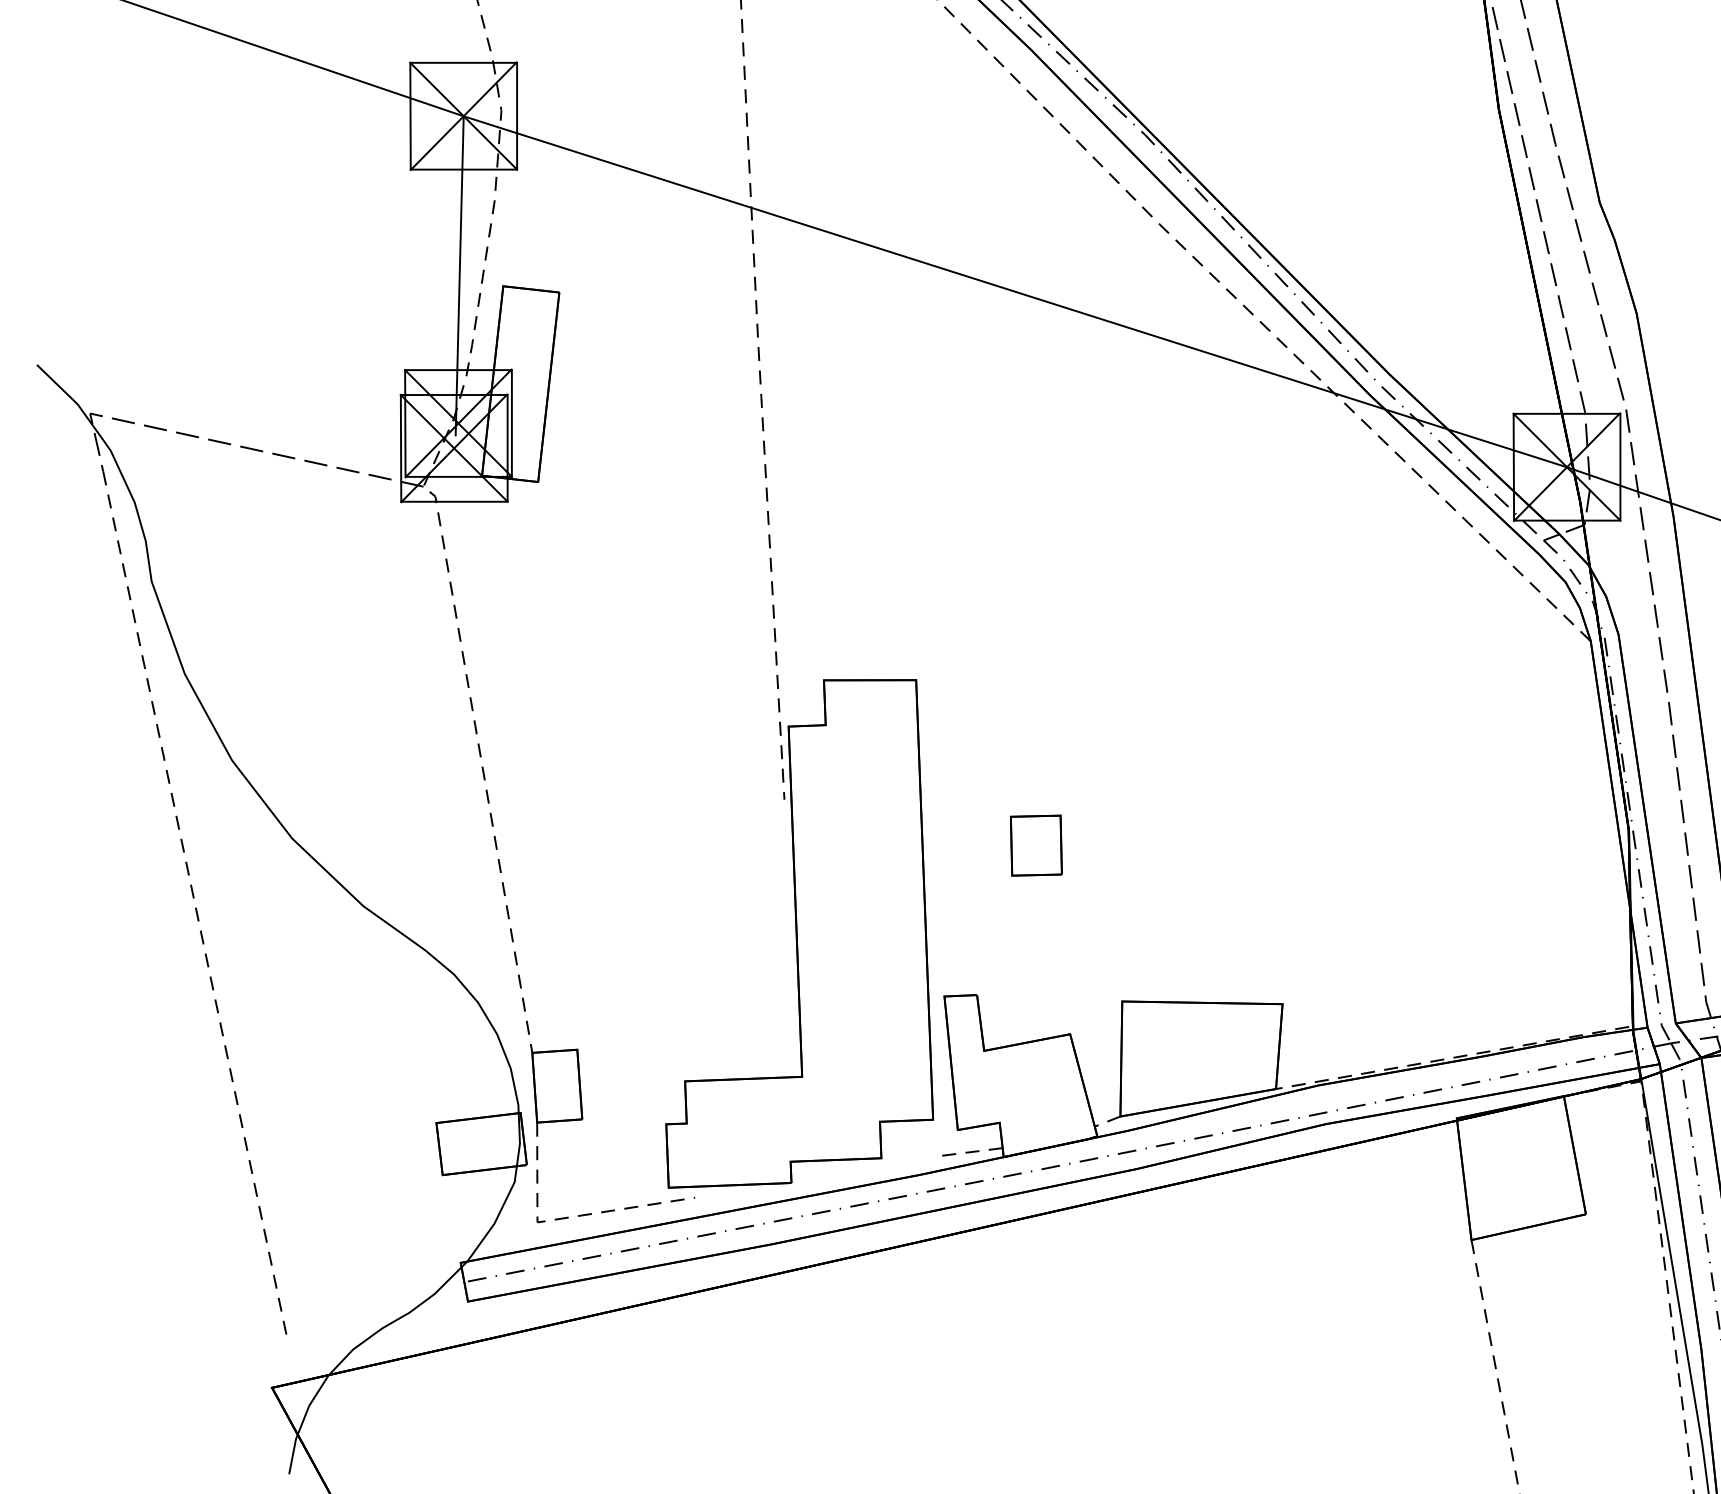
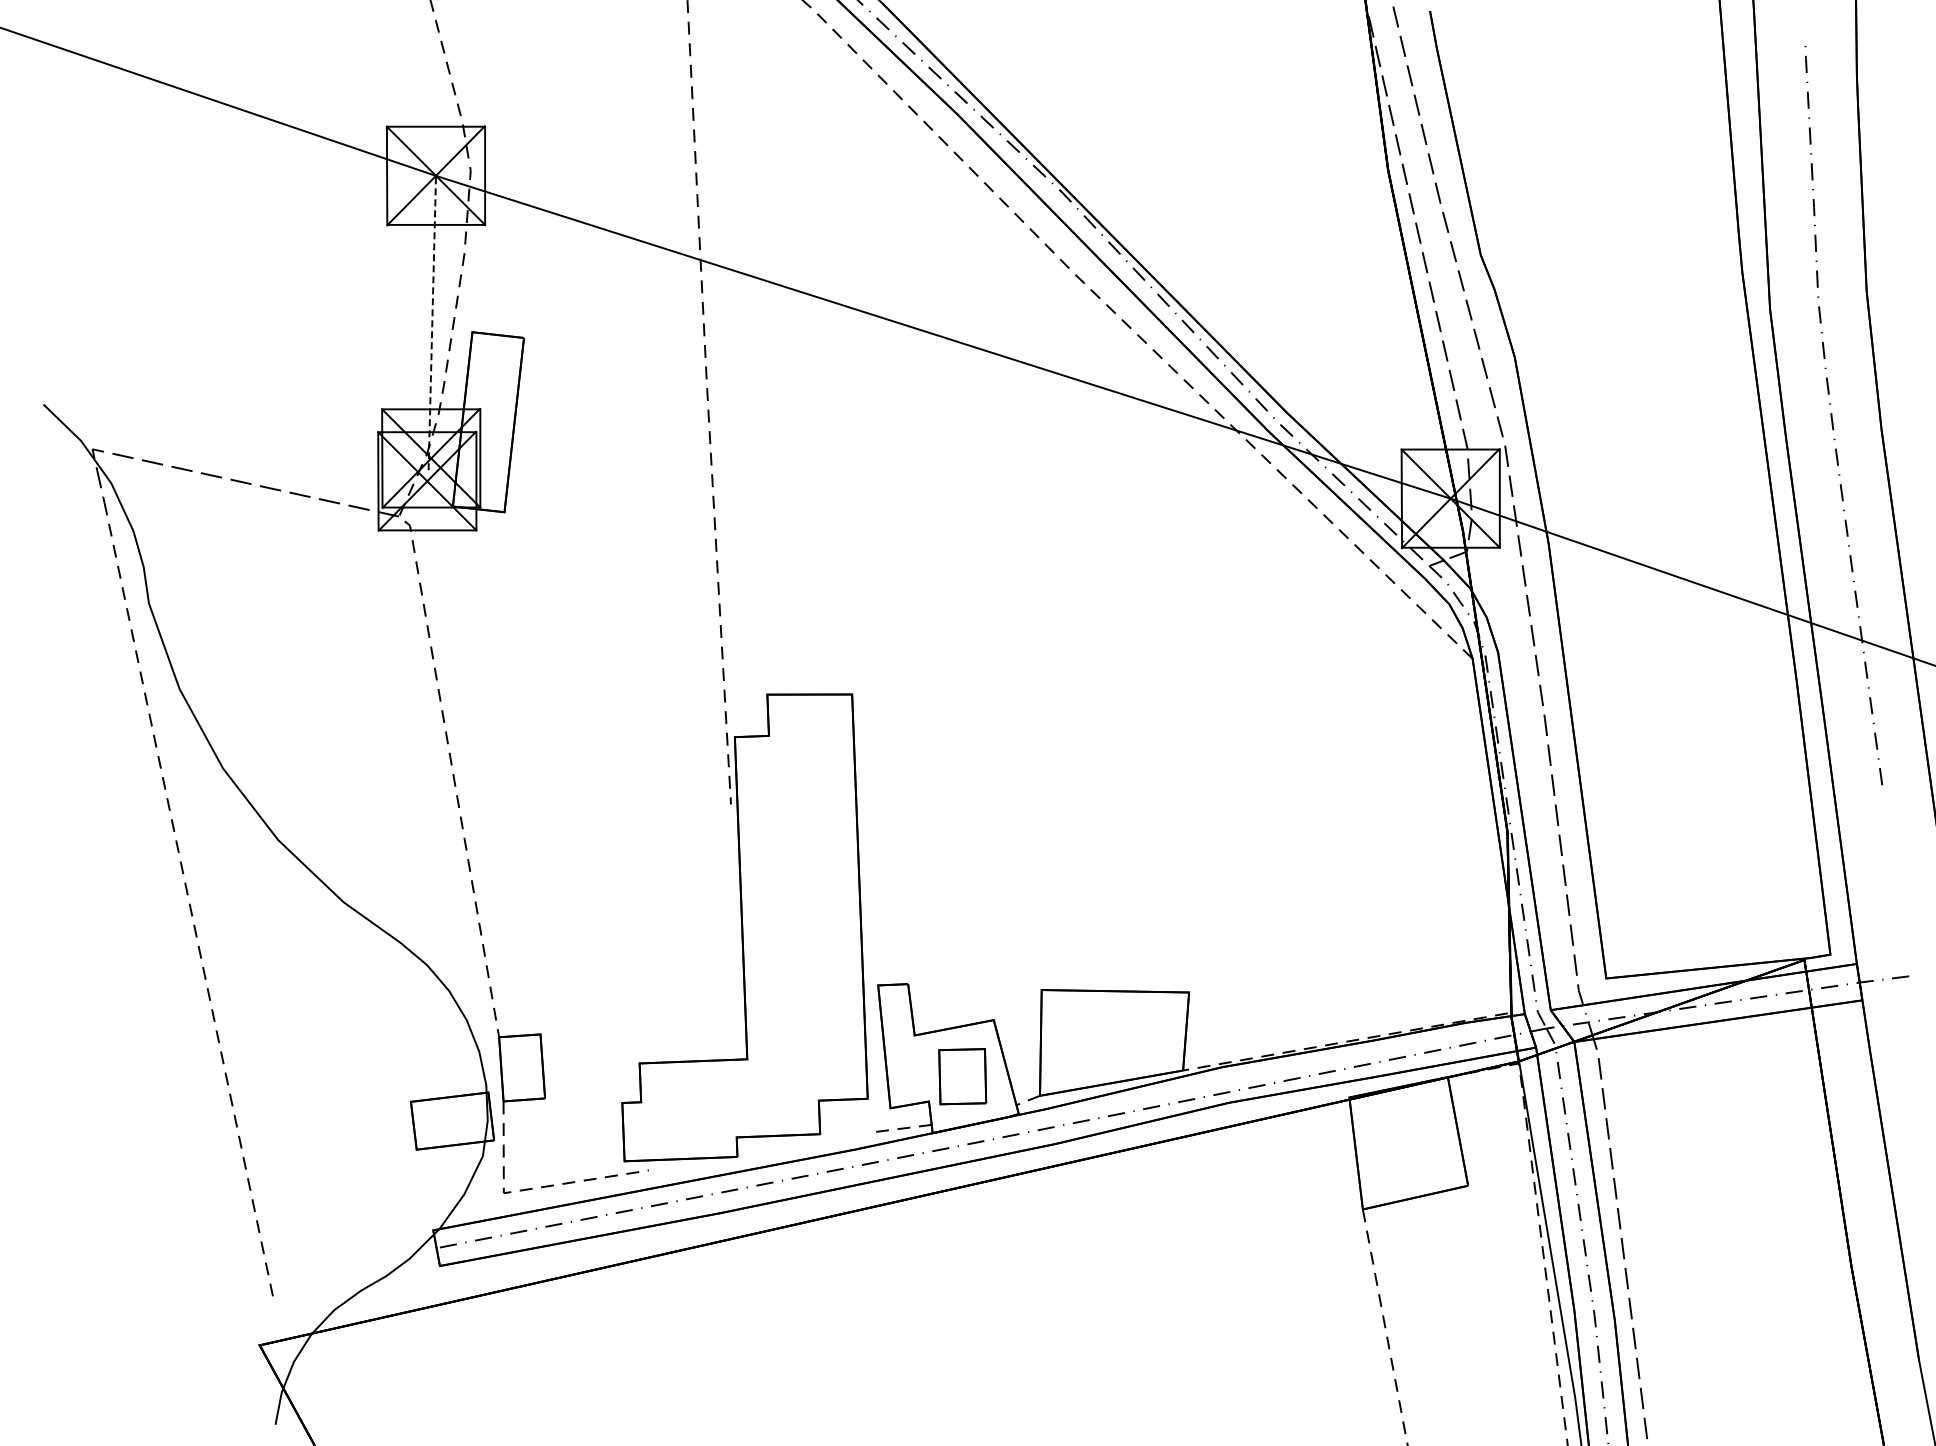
line: (459, 275) -> (432, 322), solid -> dashed
part: (1036, 845) -> (962, 1076), moved

